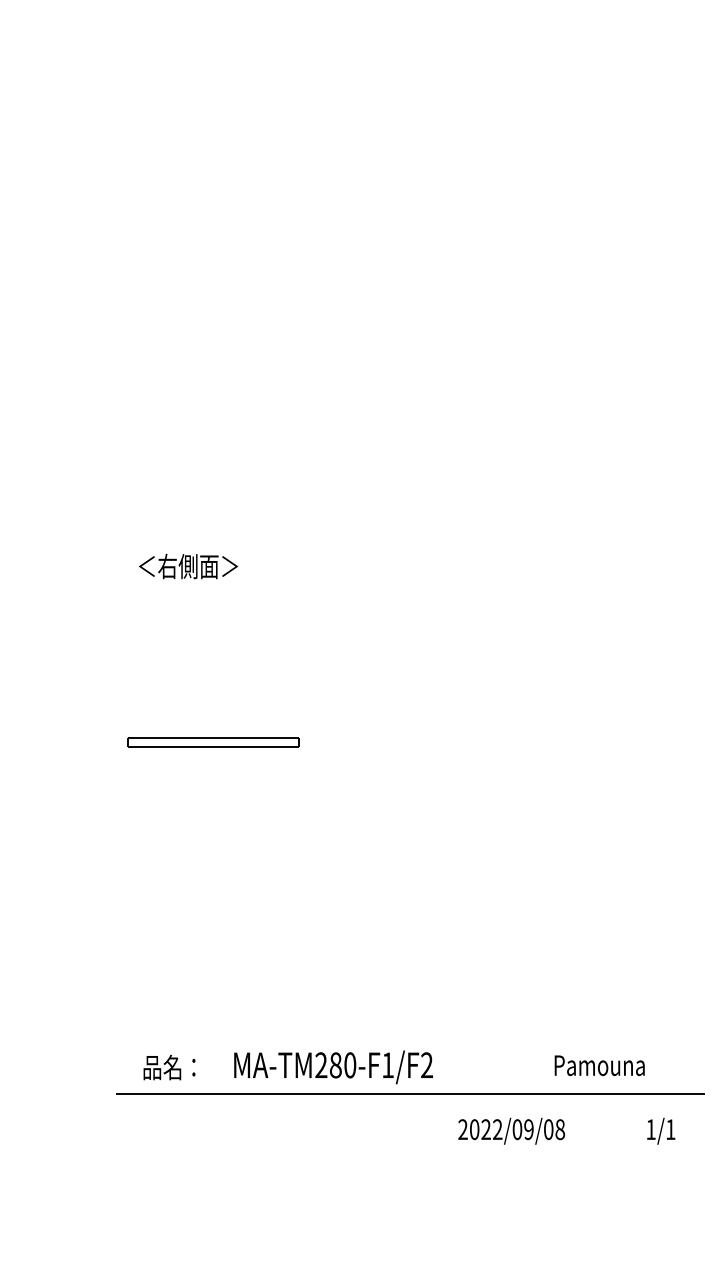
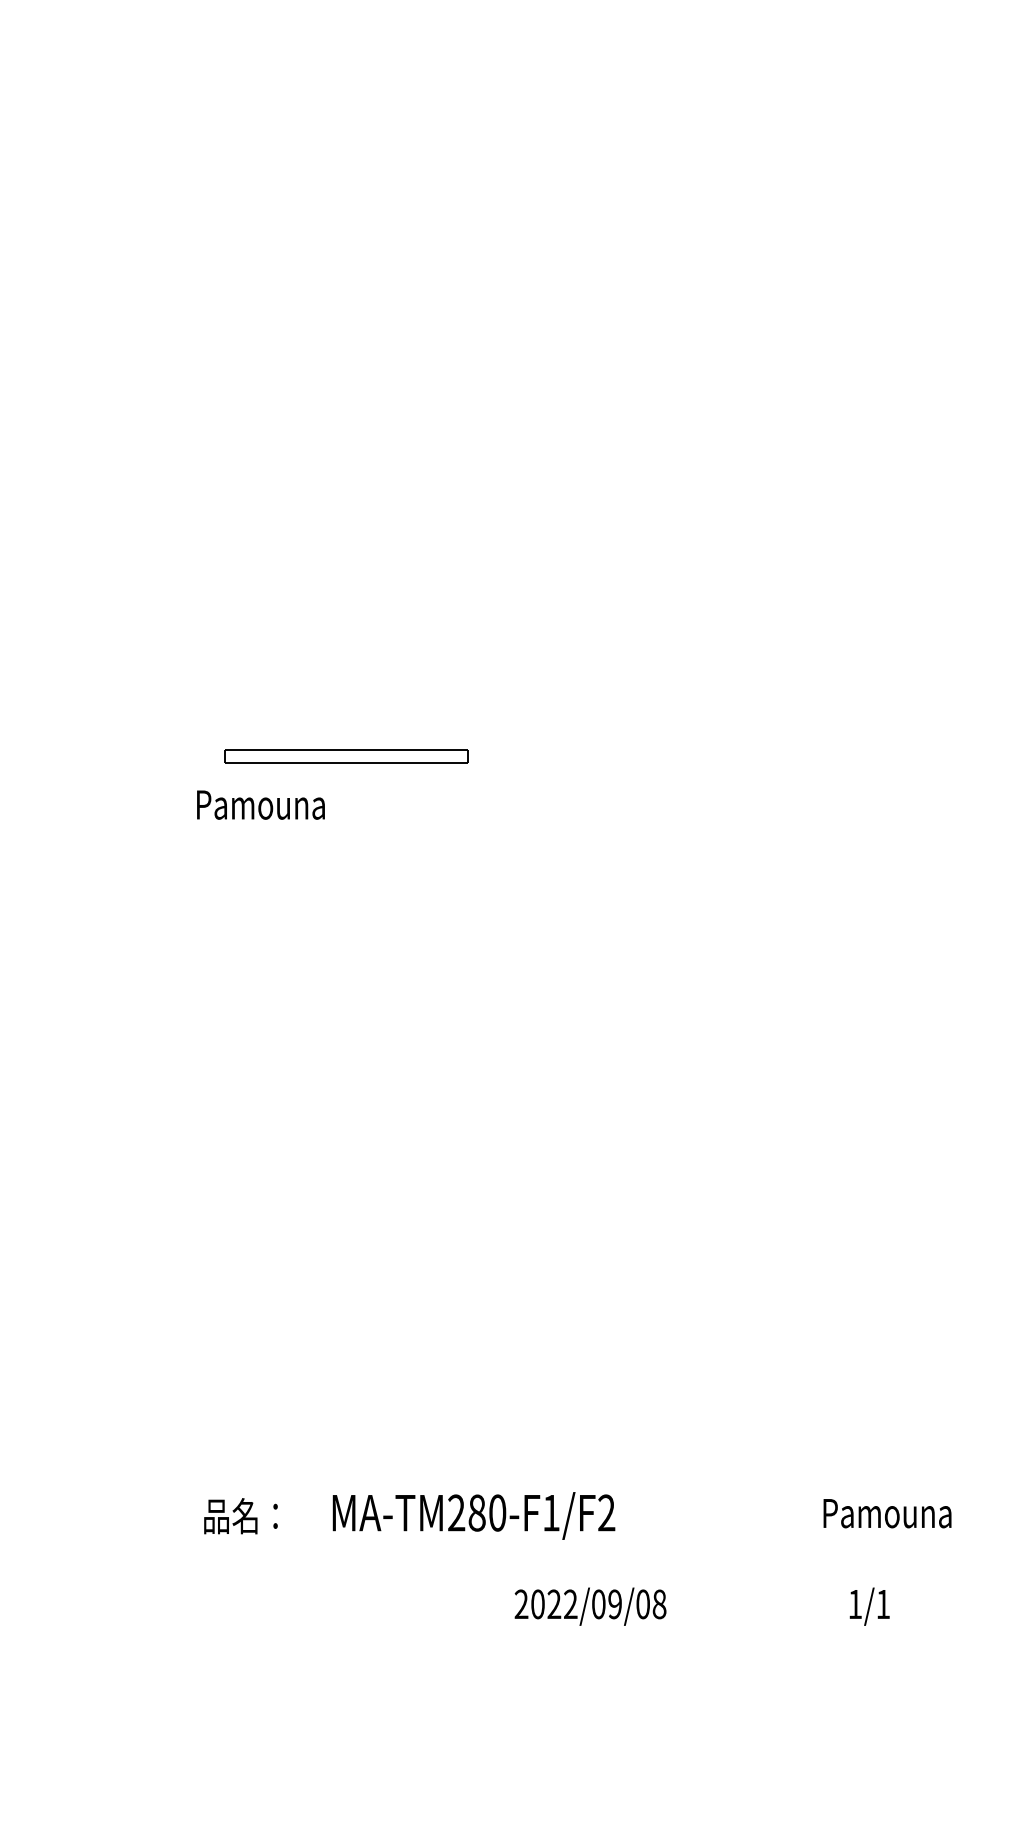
text: (188, 566) -> (267, 804), ＜右側面＞ -> Pamouna
part: (213, 742) -> (347, 756), moved
text: (599, 1065) -> (887, 1513), moved
line: (409, 1094) -> (581, 1554), removed
text: (511, 1130) -> (590, 1605), moved
text: (661, 1130) -> (870, 1605), moved

